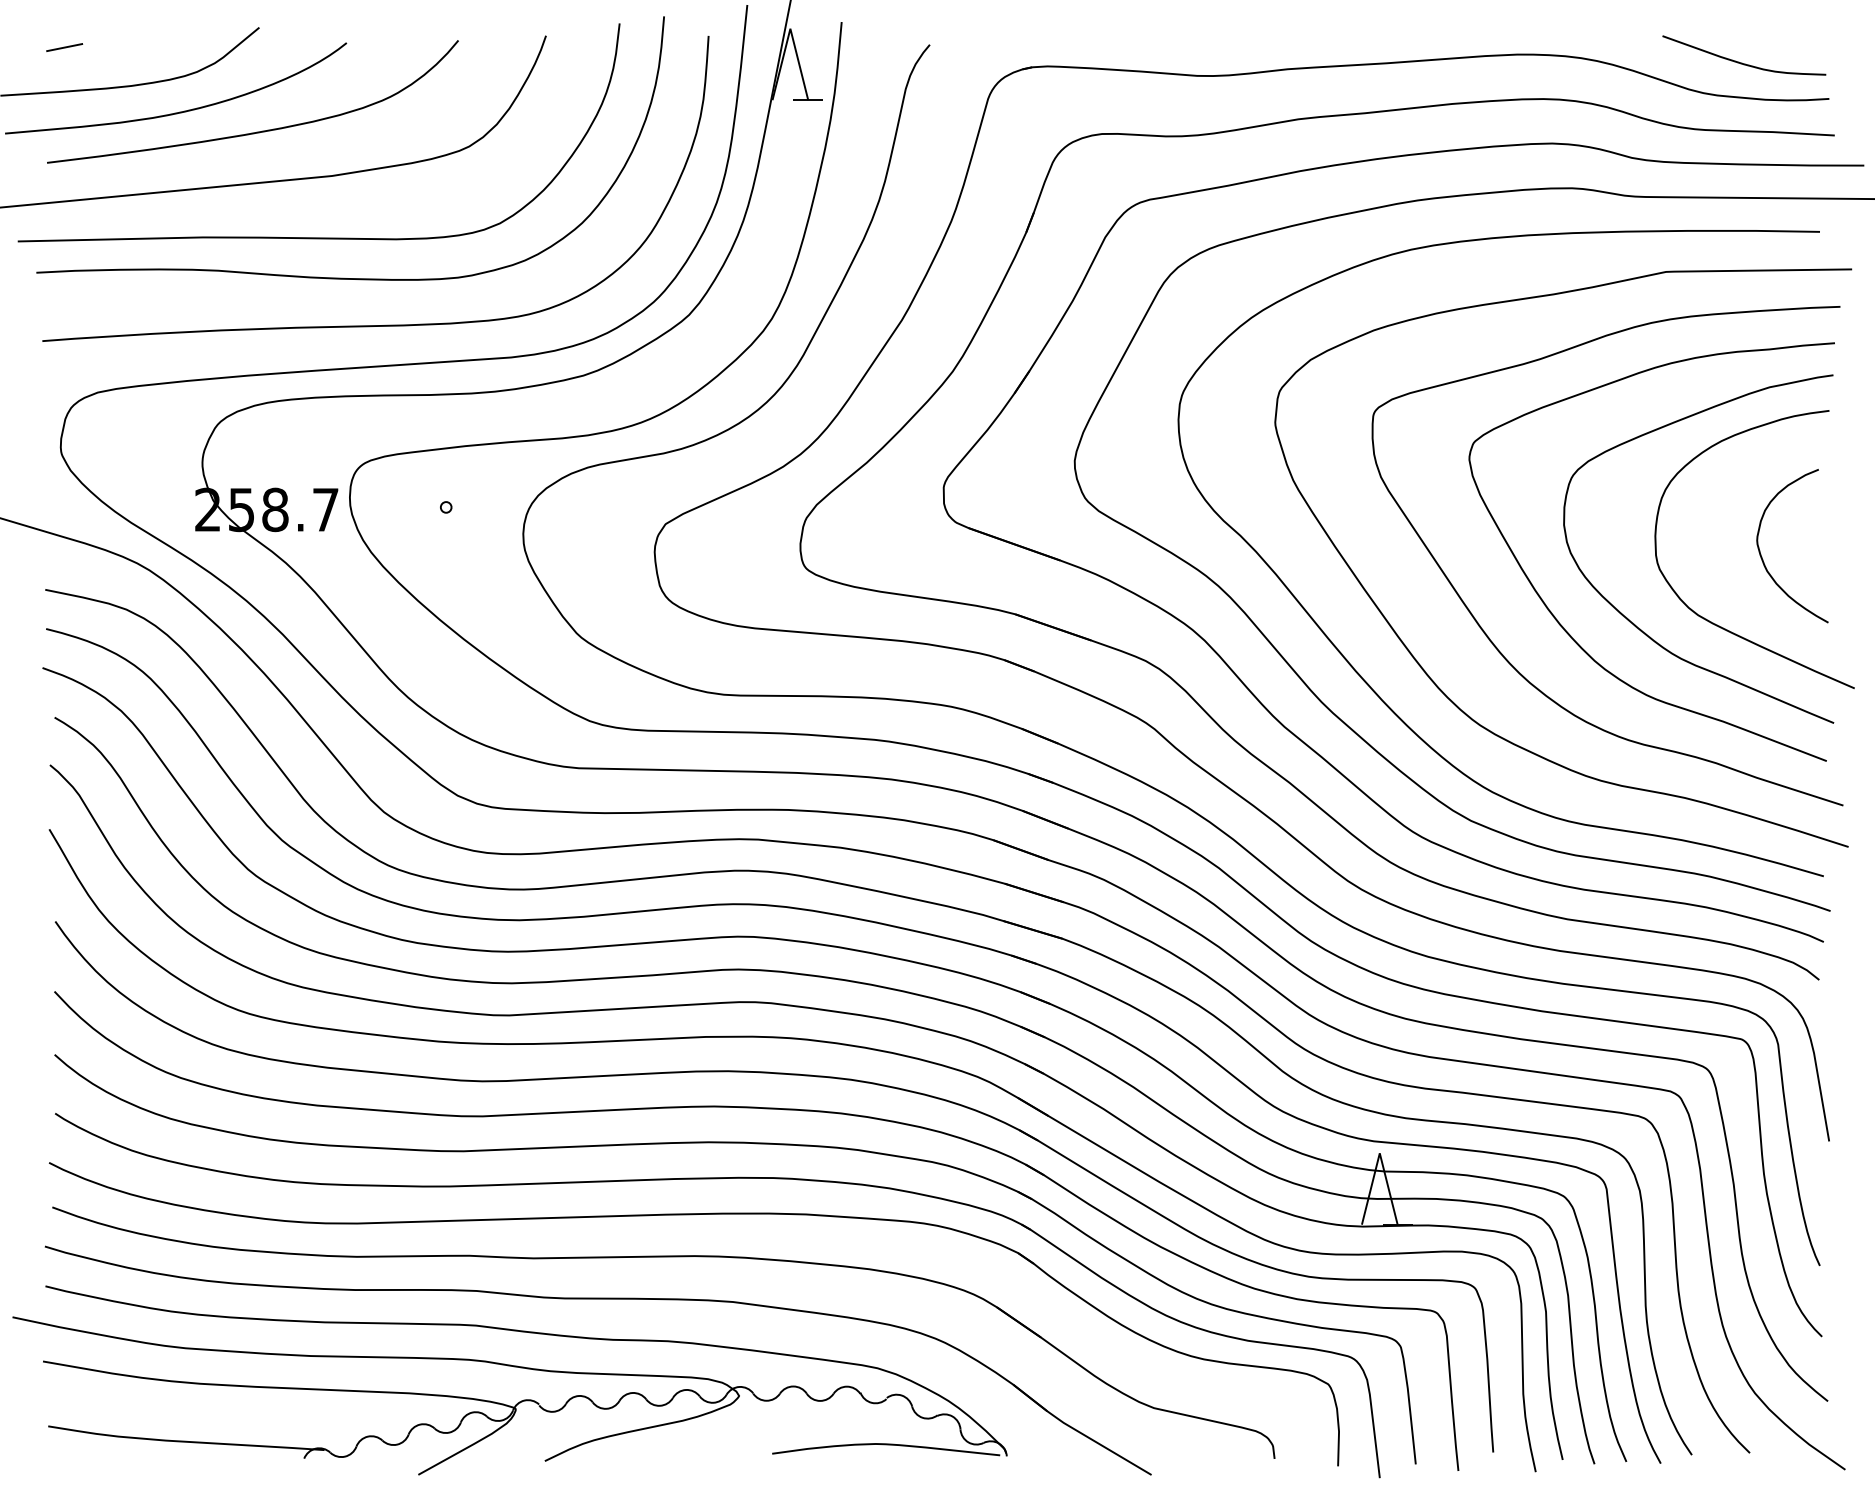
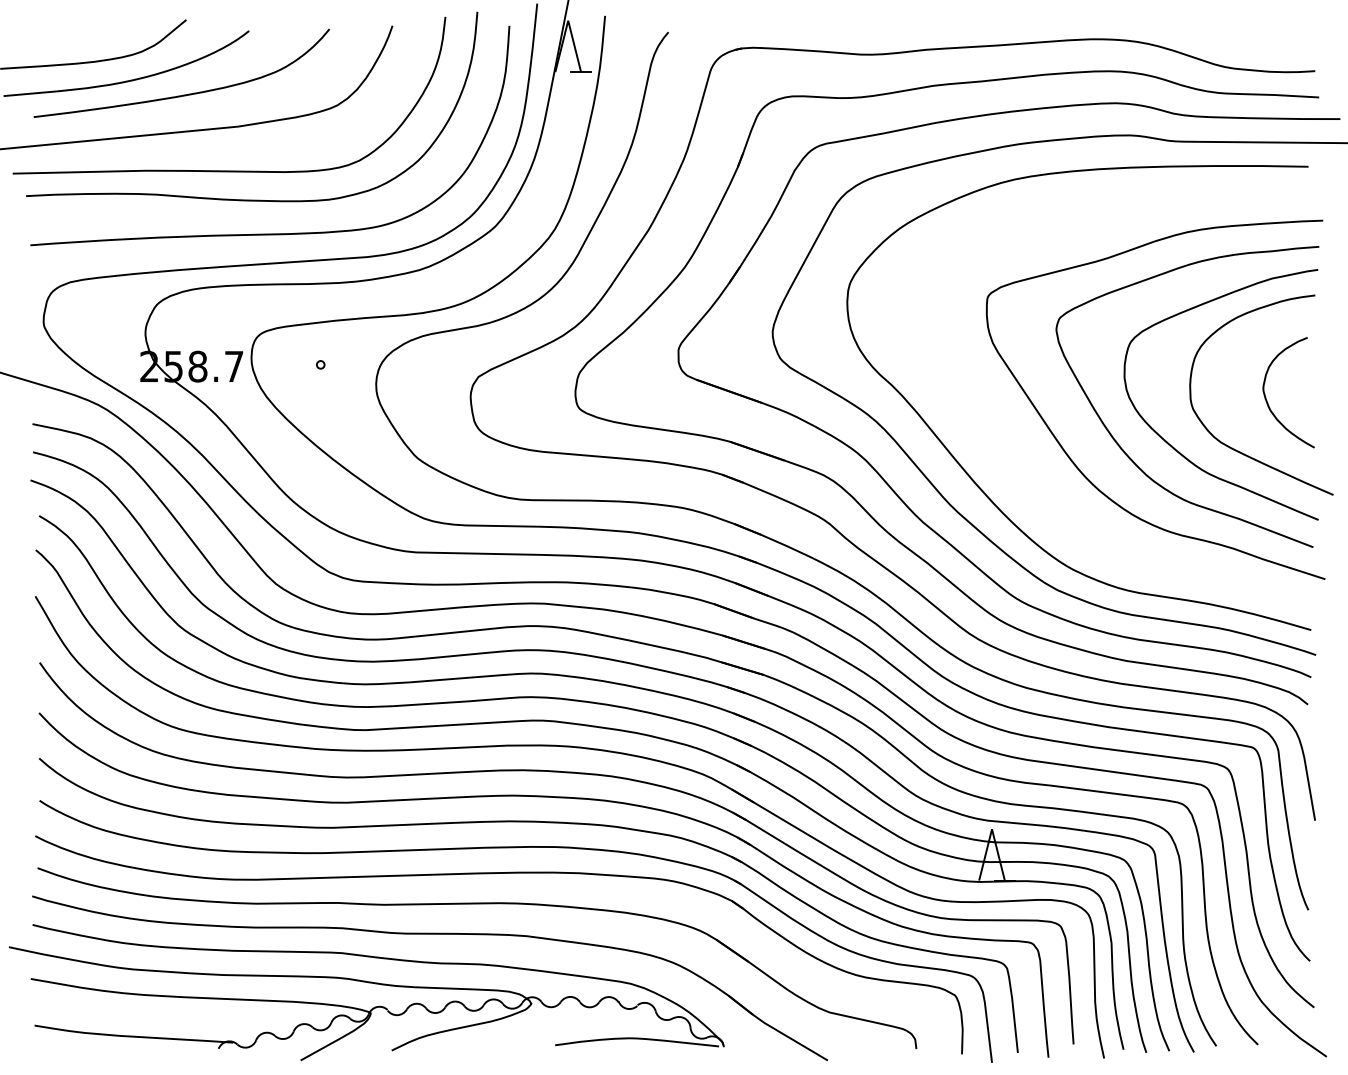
line: (64, 46) -> (46, 33), removed
curve: (1742, 61) -> (1252, 44), removed
curve: (1422, 665) -> (1022, 478), removed

